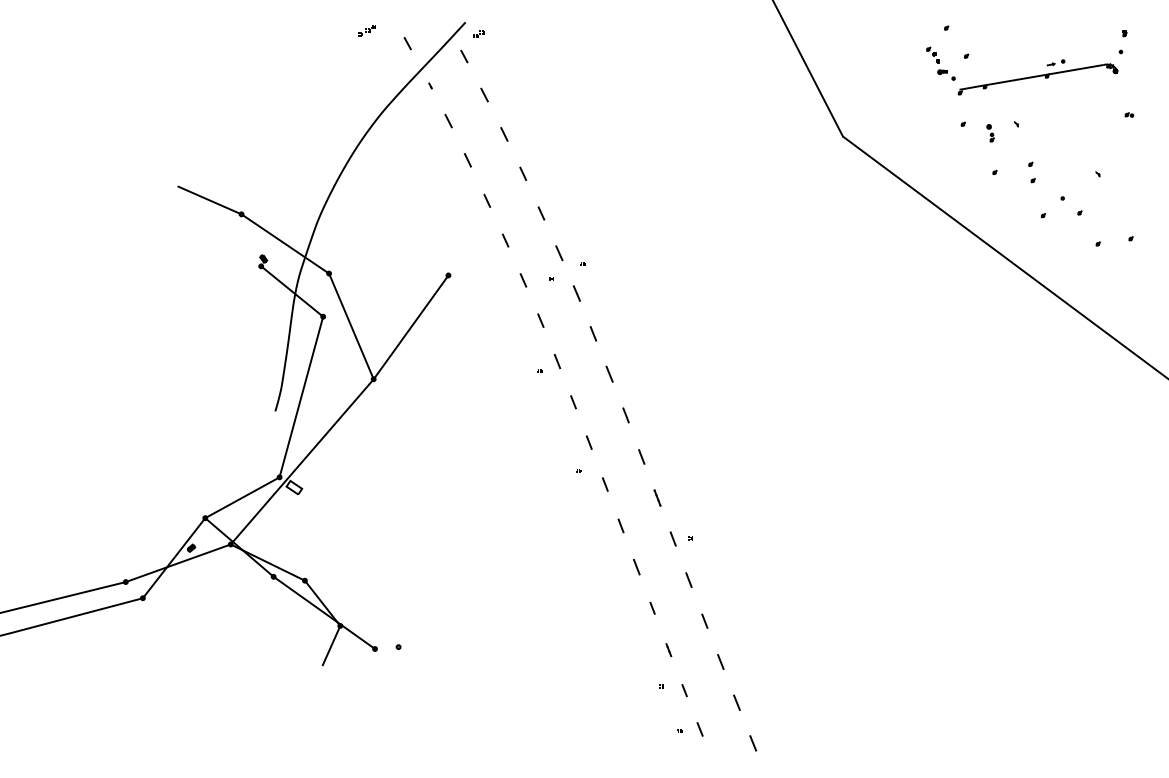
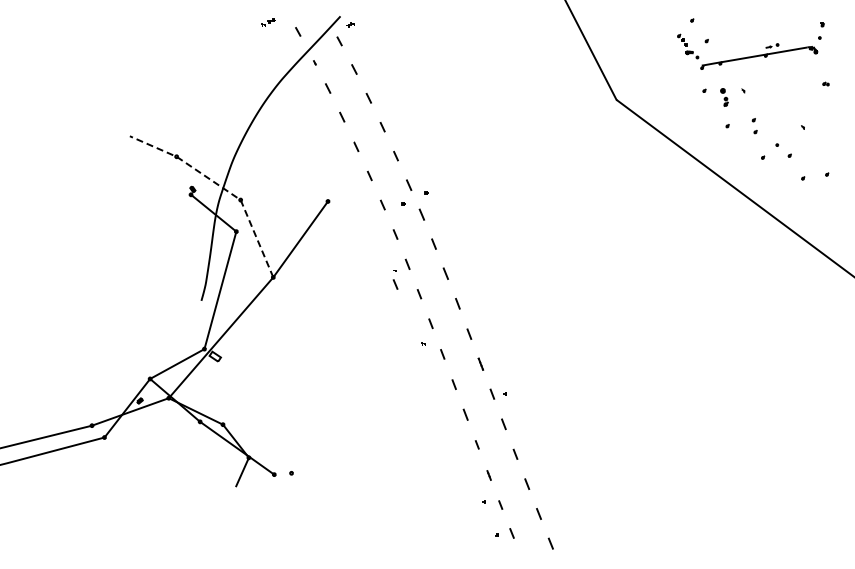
part: (990, 133) -> (724, 97), size x1.4
line: (302, 256) -> (221, 187), solid -> dashed
line: (540, 389) -> (395, 284), added

